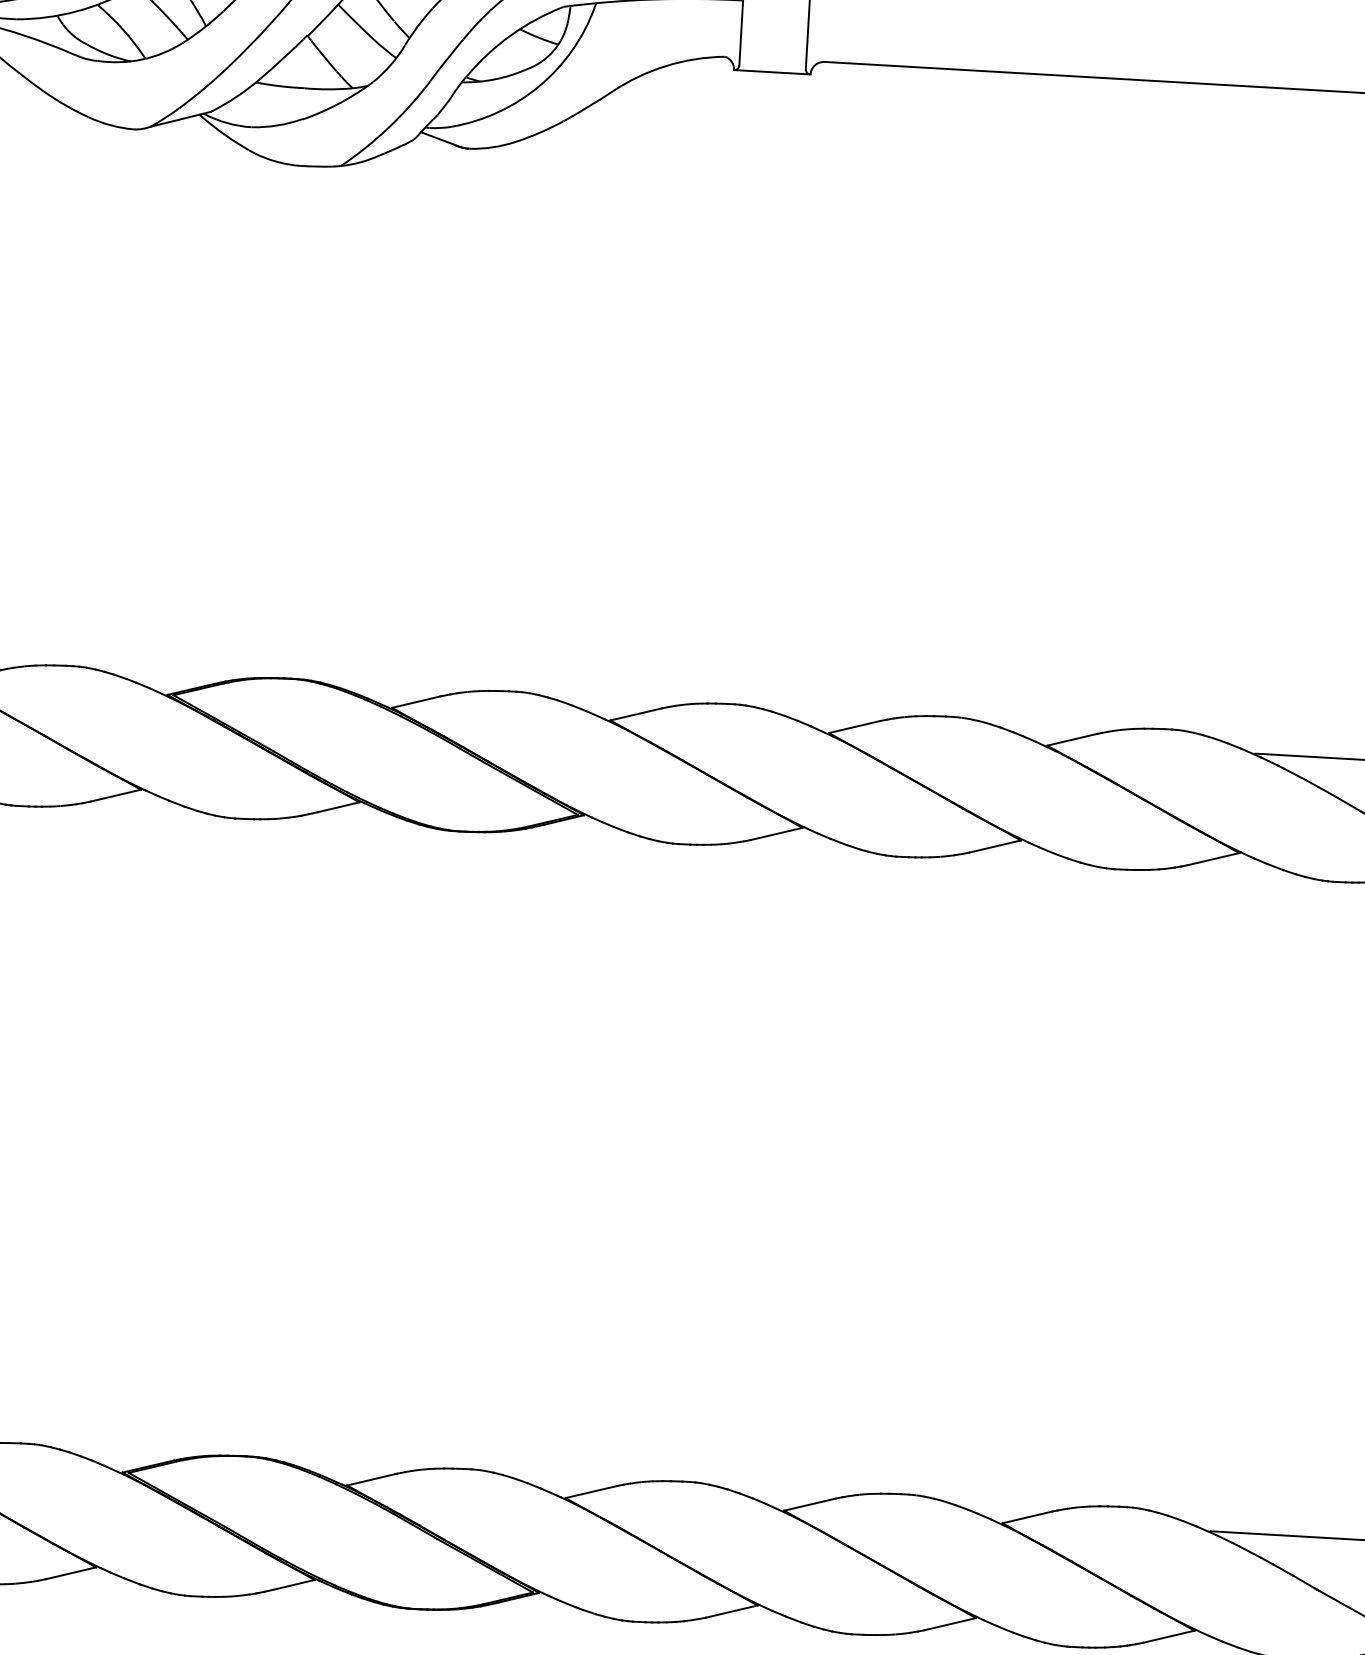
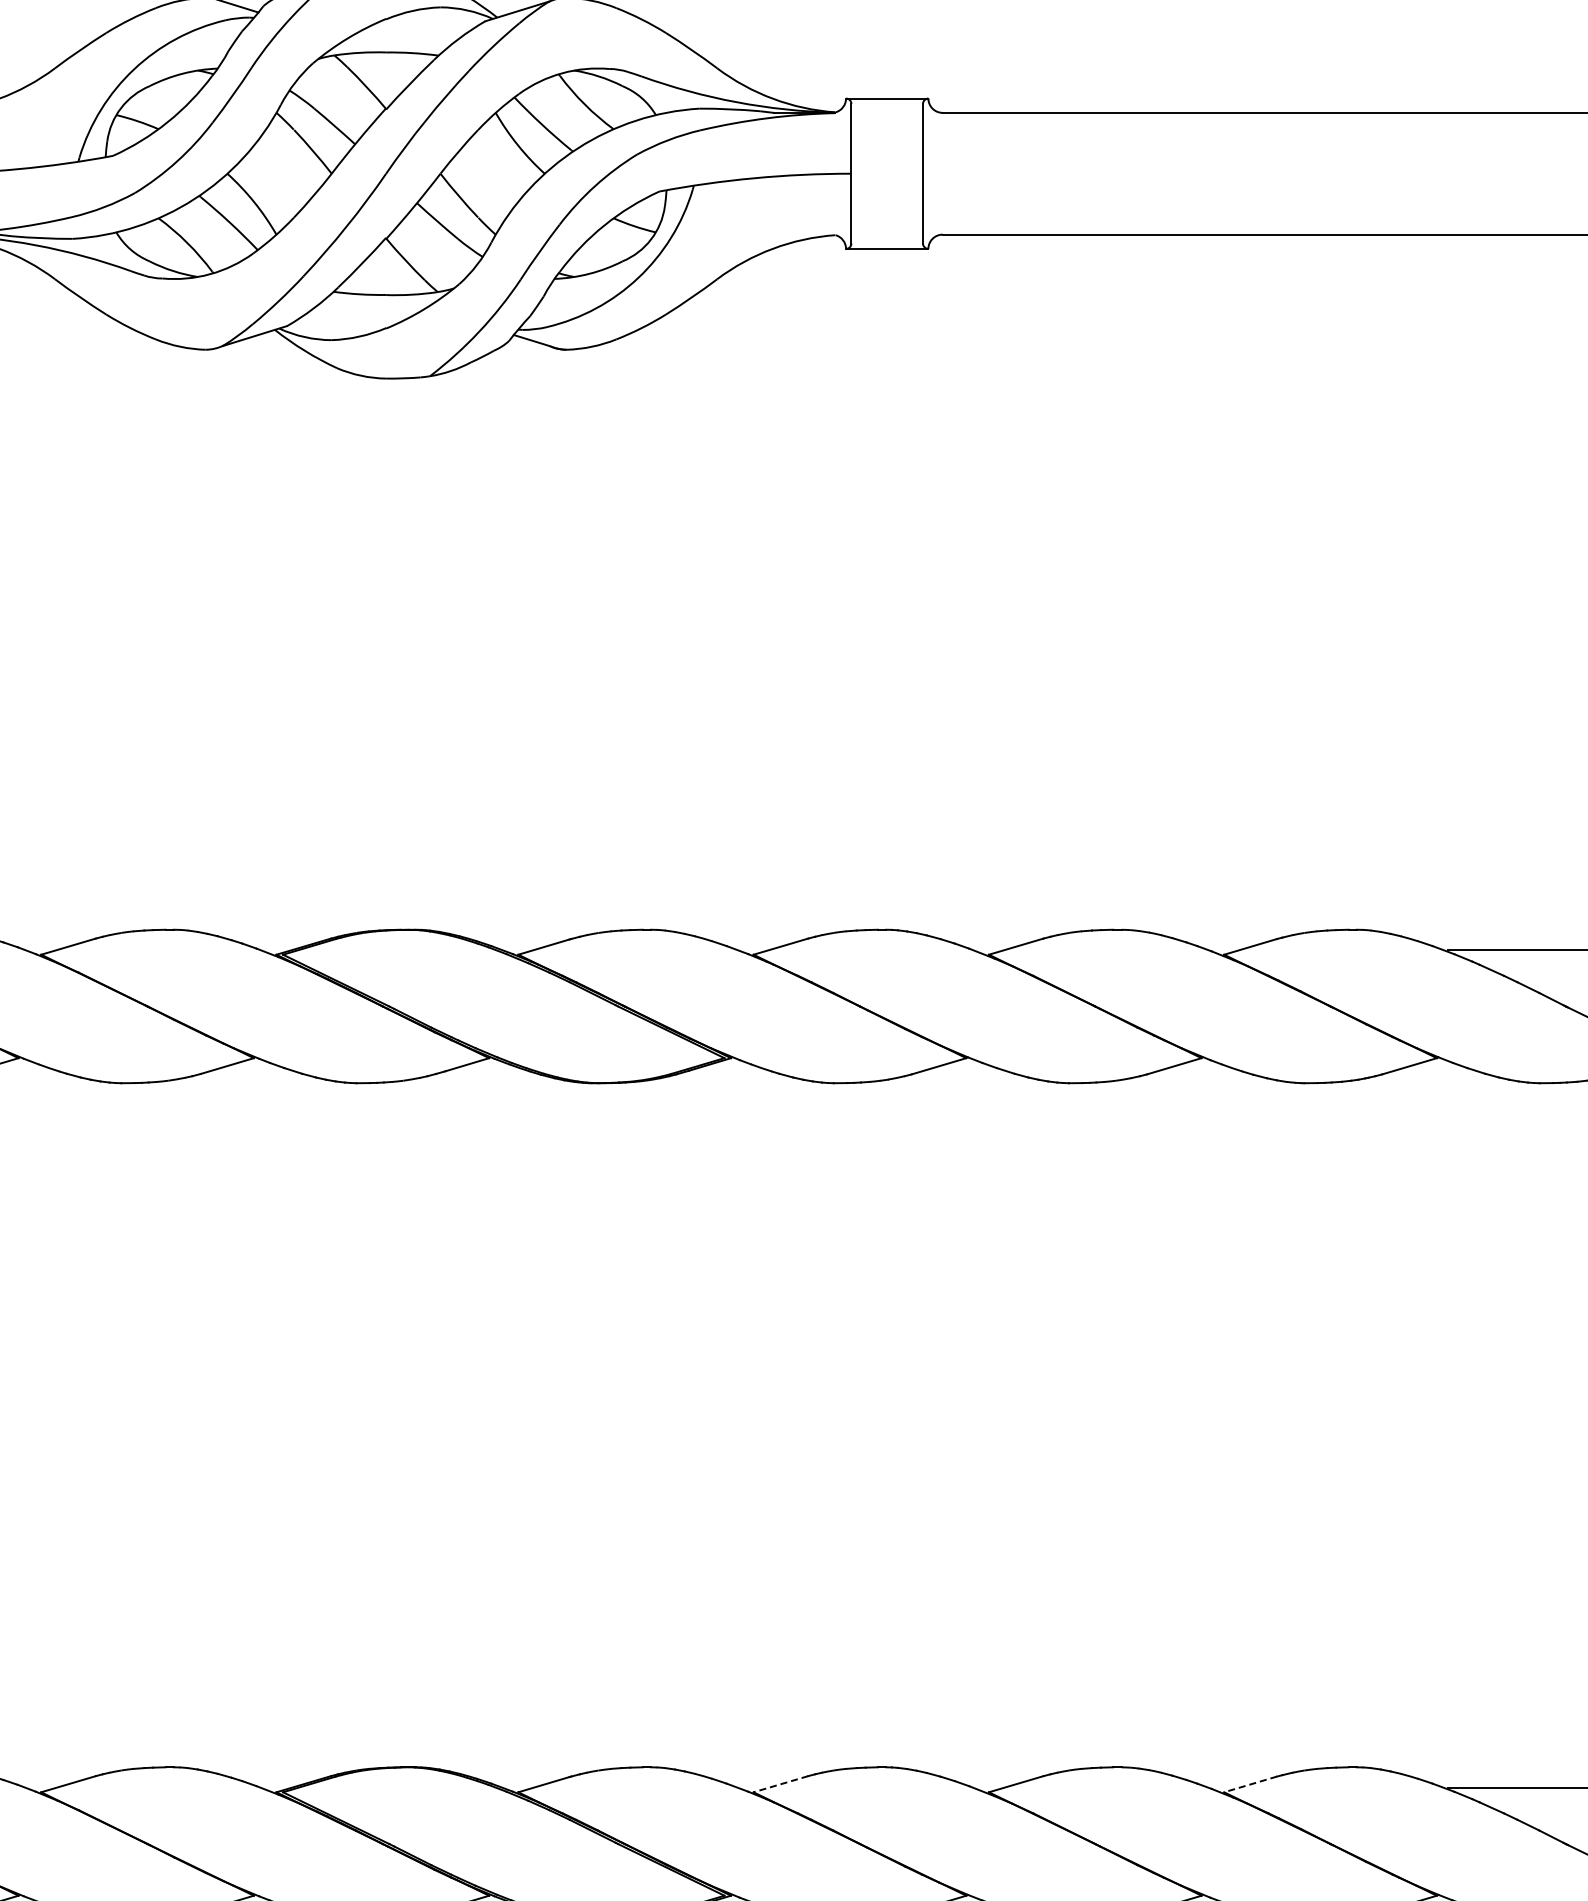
line: (591, 1492) -> (780, 1784), solid -> dashed
line: (1027, 1517) -> (1250, 1784), solid -> dashed

